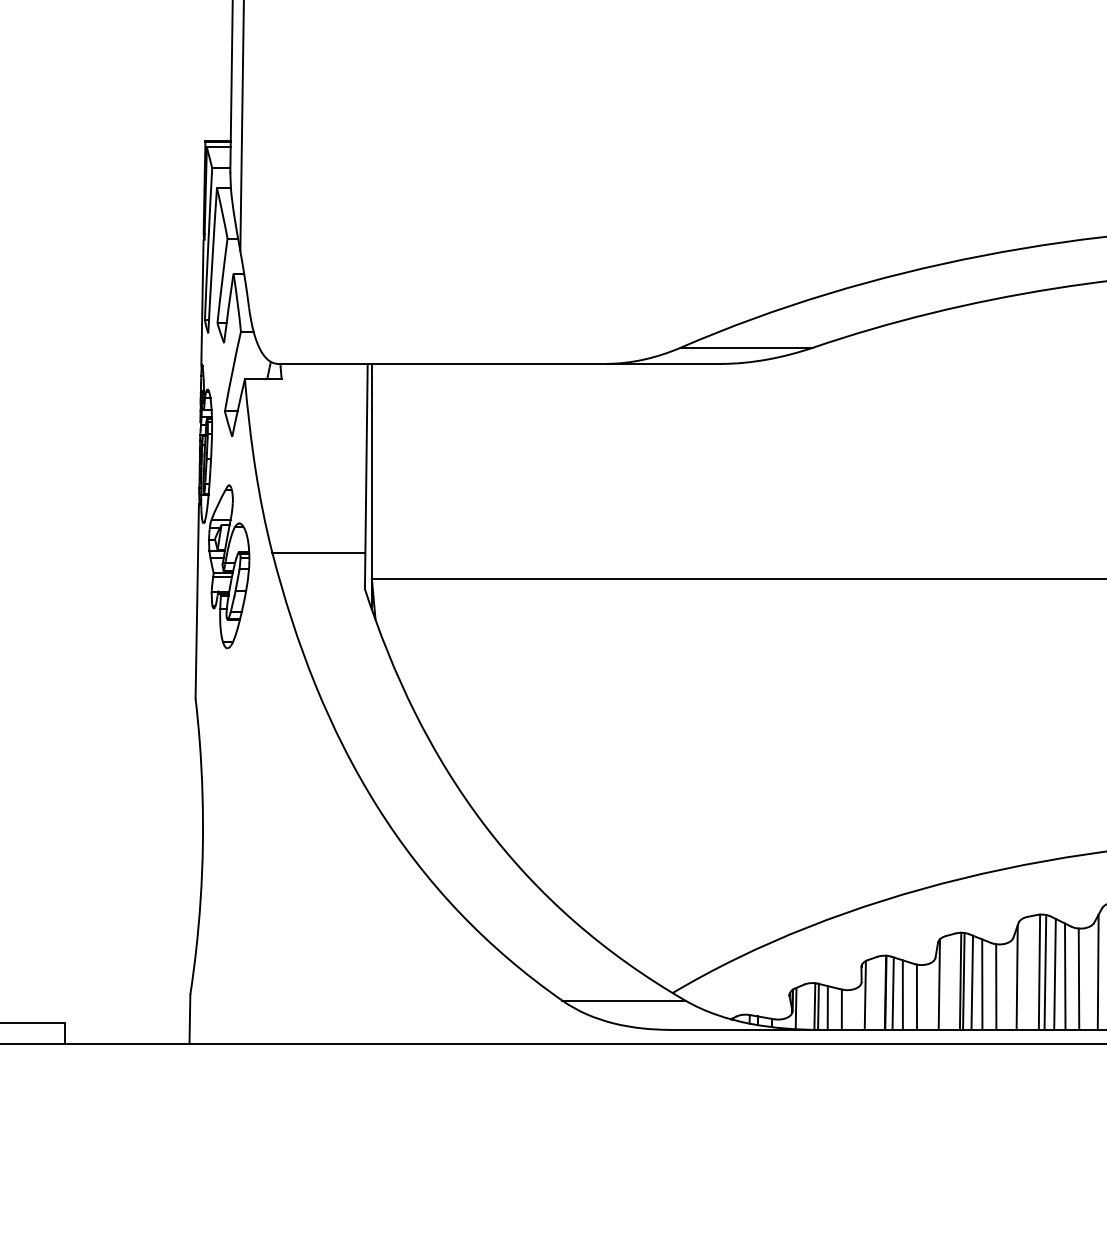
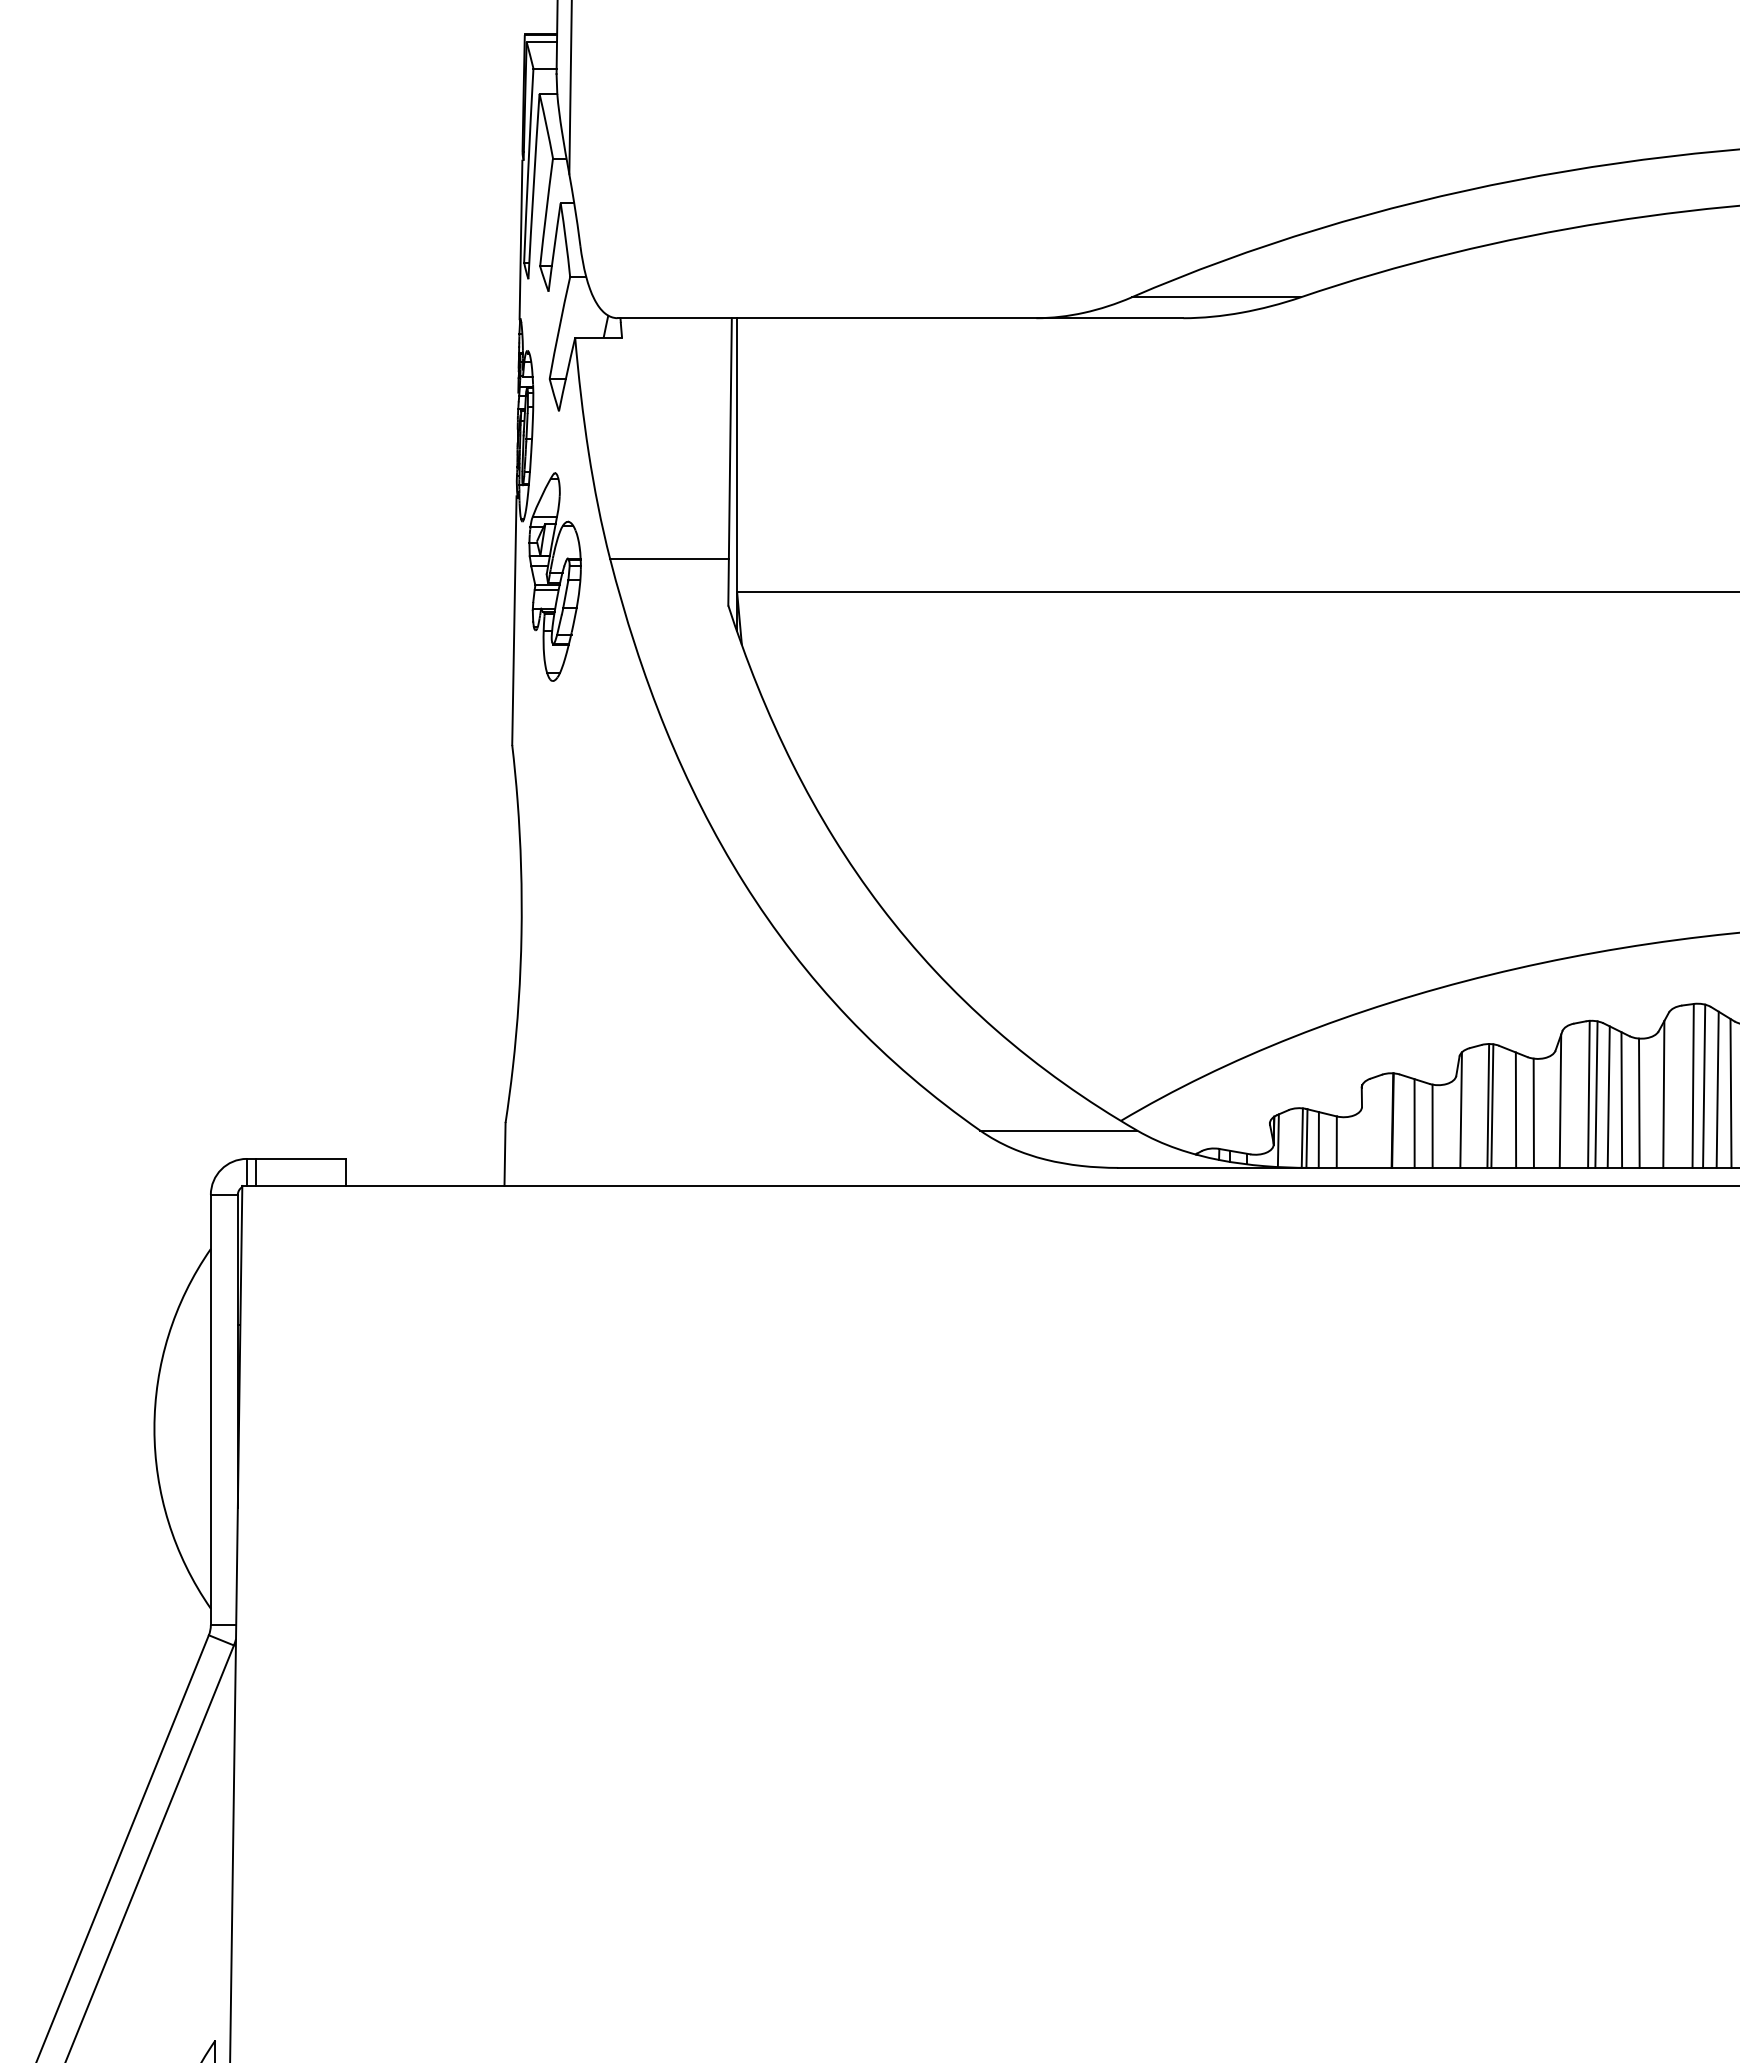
line: (972, 982) -> (1503, 1107), removed
line: (893, 993) -> (1402, 1121), removed
line: (865, 995) -> (1366, 1123), removed

